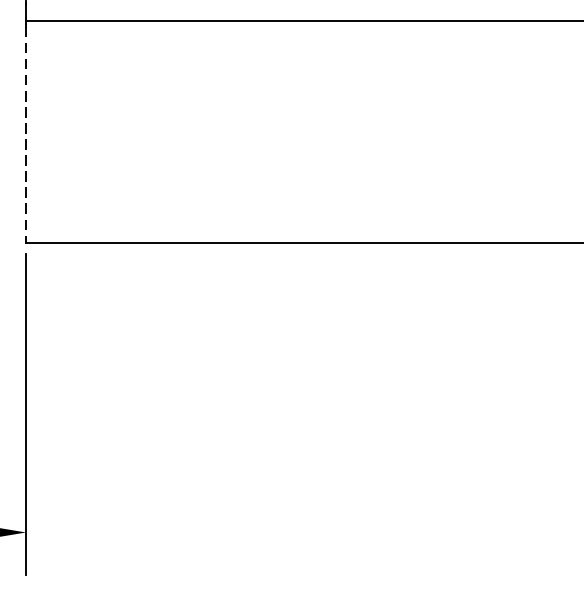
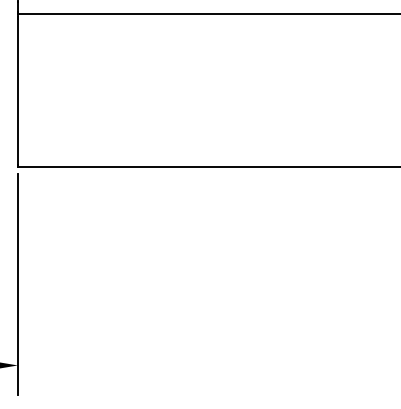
line: (25, 134) -> (17, 92), dashed -> solid

